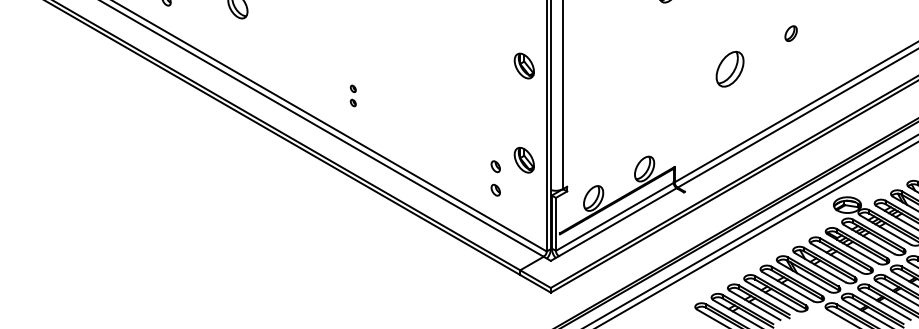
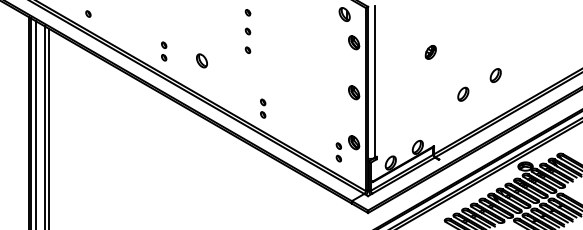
part: (790, 33) -> (495, 75), size x1.67
part: (730, 67) -> (463, 93), size x0.71
part: (353, 95) -> (263, 108), size x1.67

